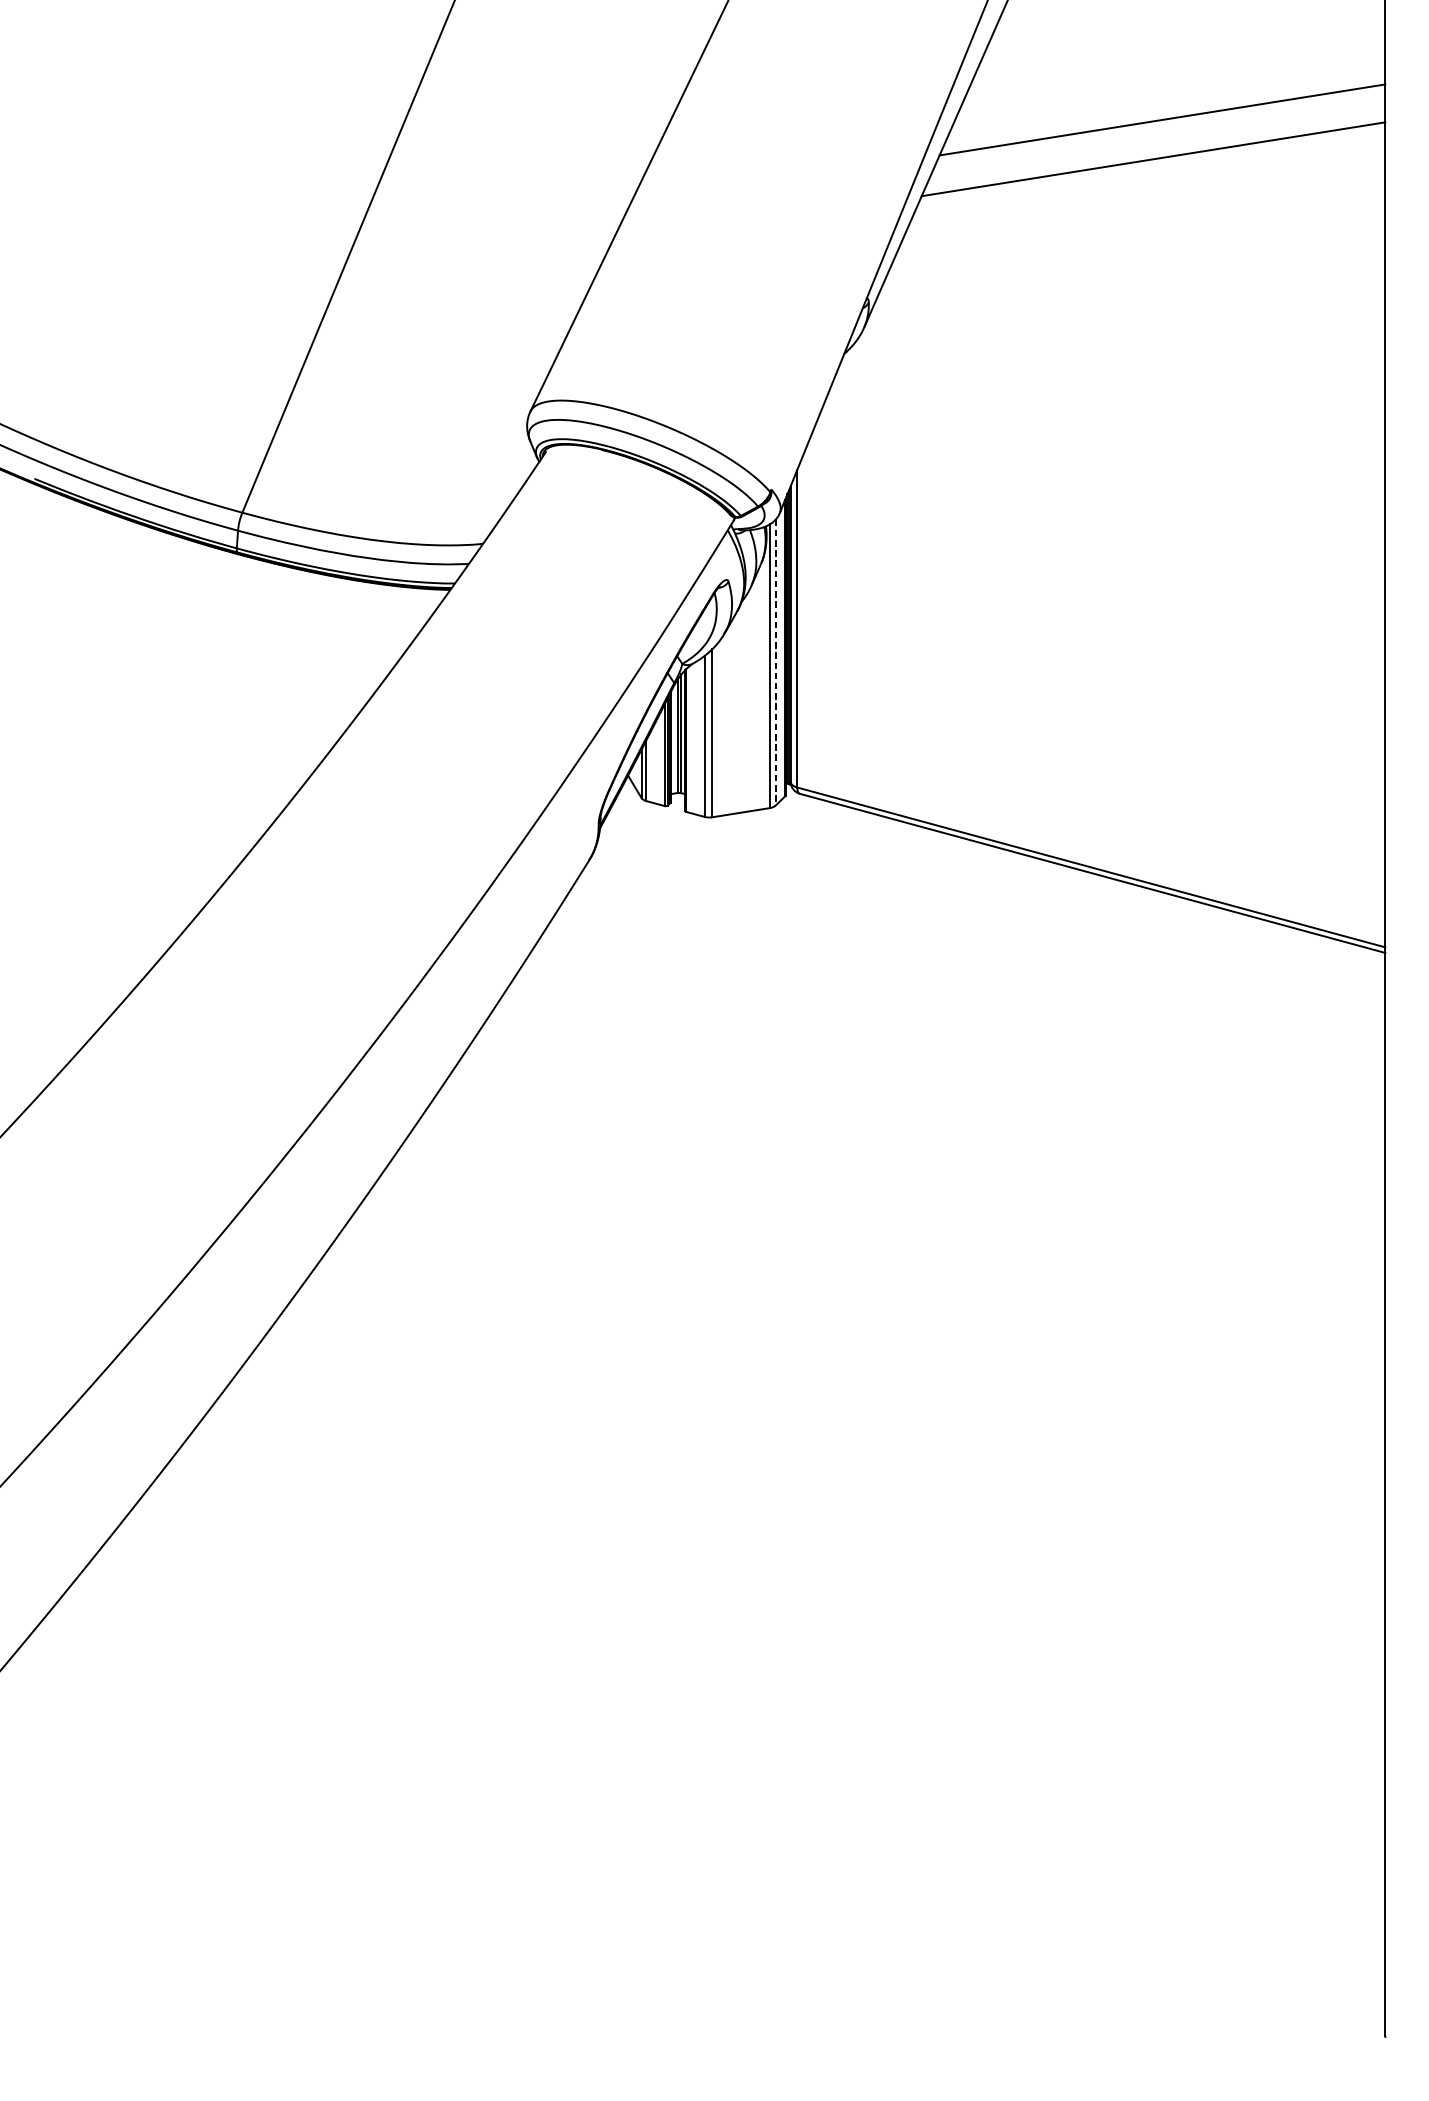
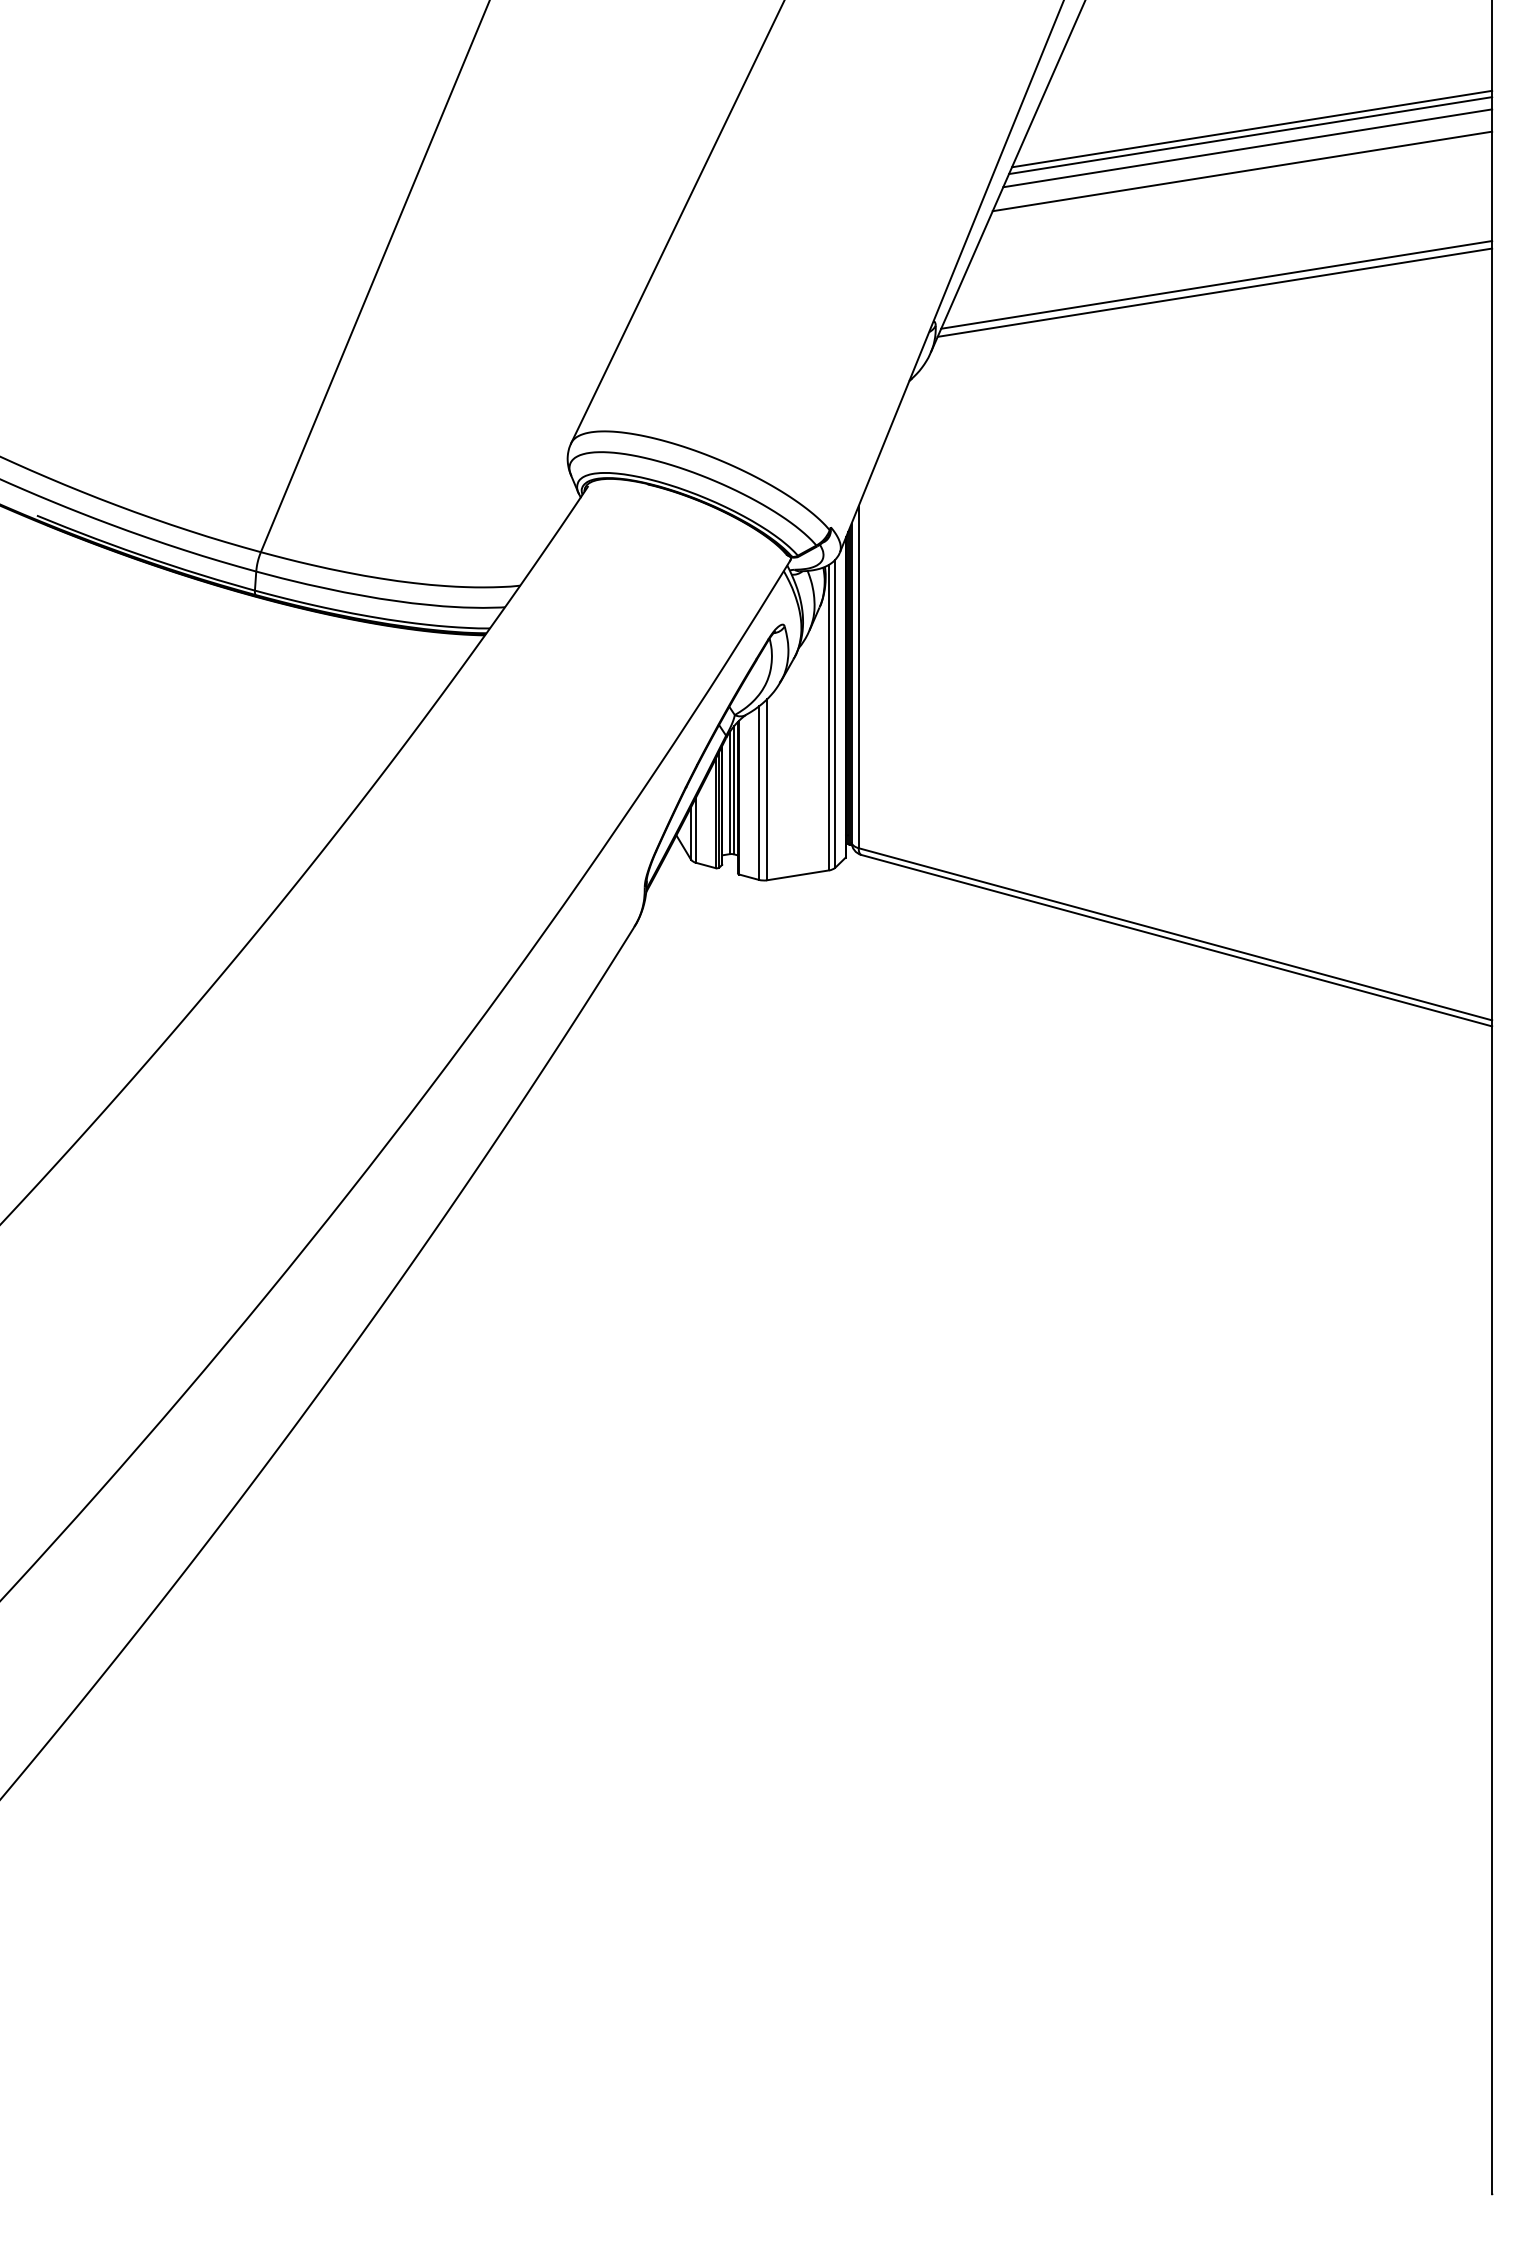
line: (1161, 125) -> (1250, 135), added
line: (1158, 137) -> (1247, 148), added
line: (1129, 264) -> (1216, 284), added
line: (1127, 271) -> (1214, 292), added
line: (775, 663) -> (835, 714), dashed -> solid

